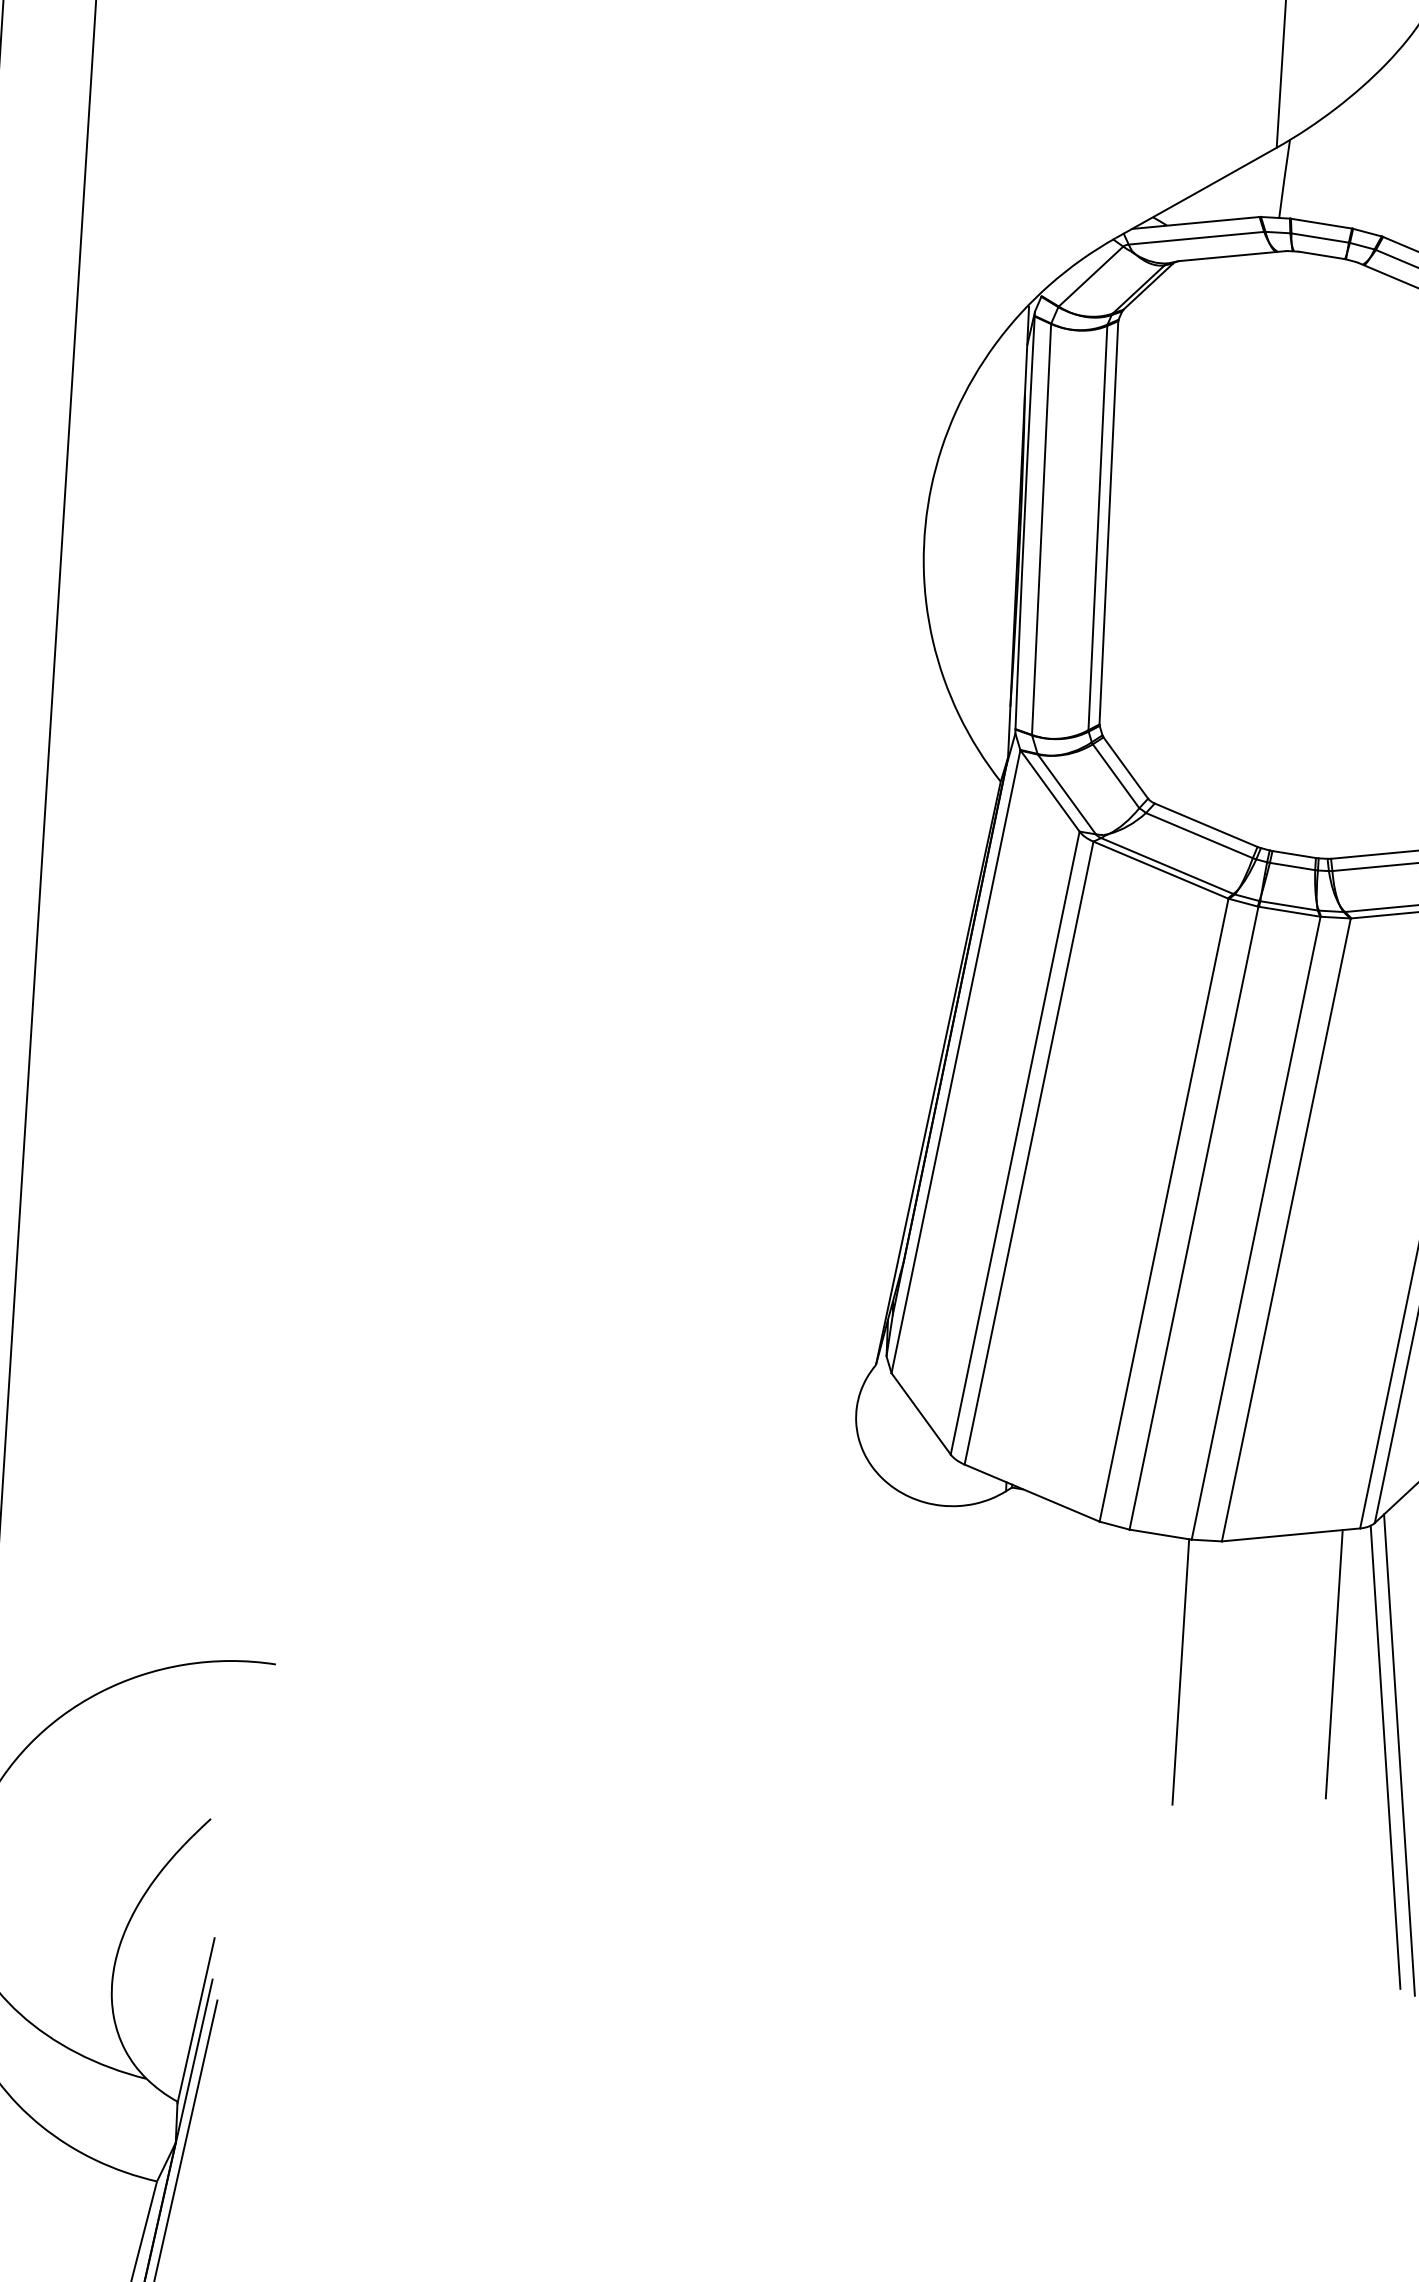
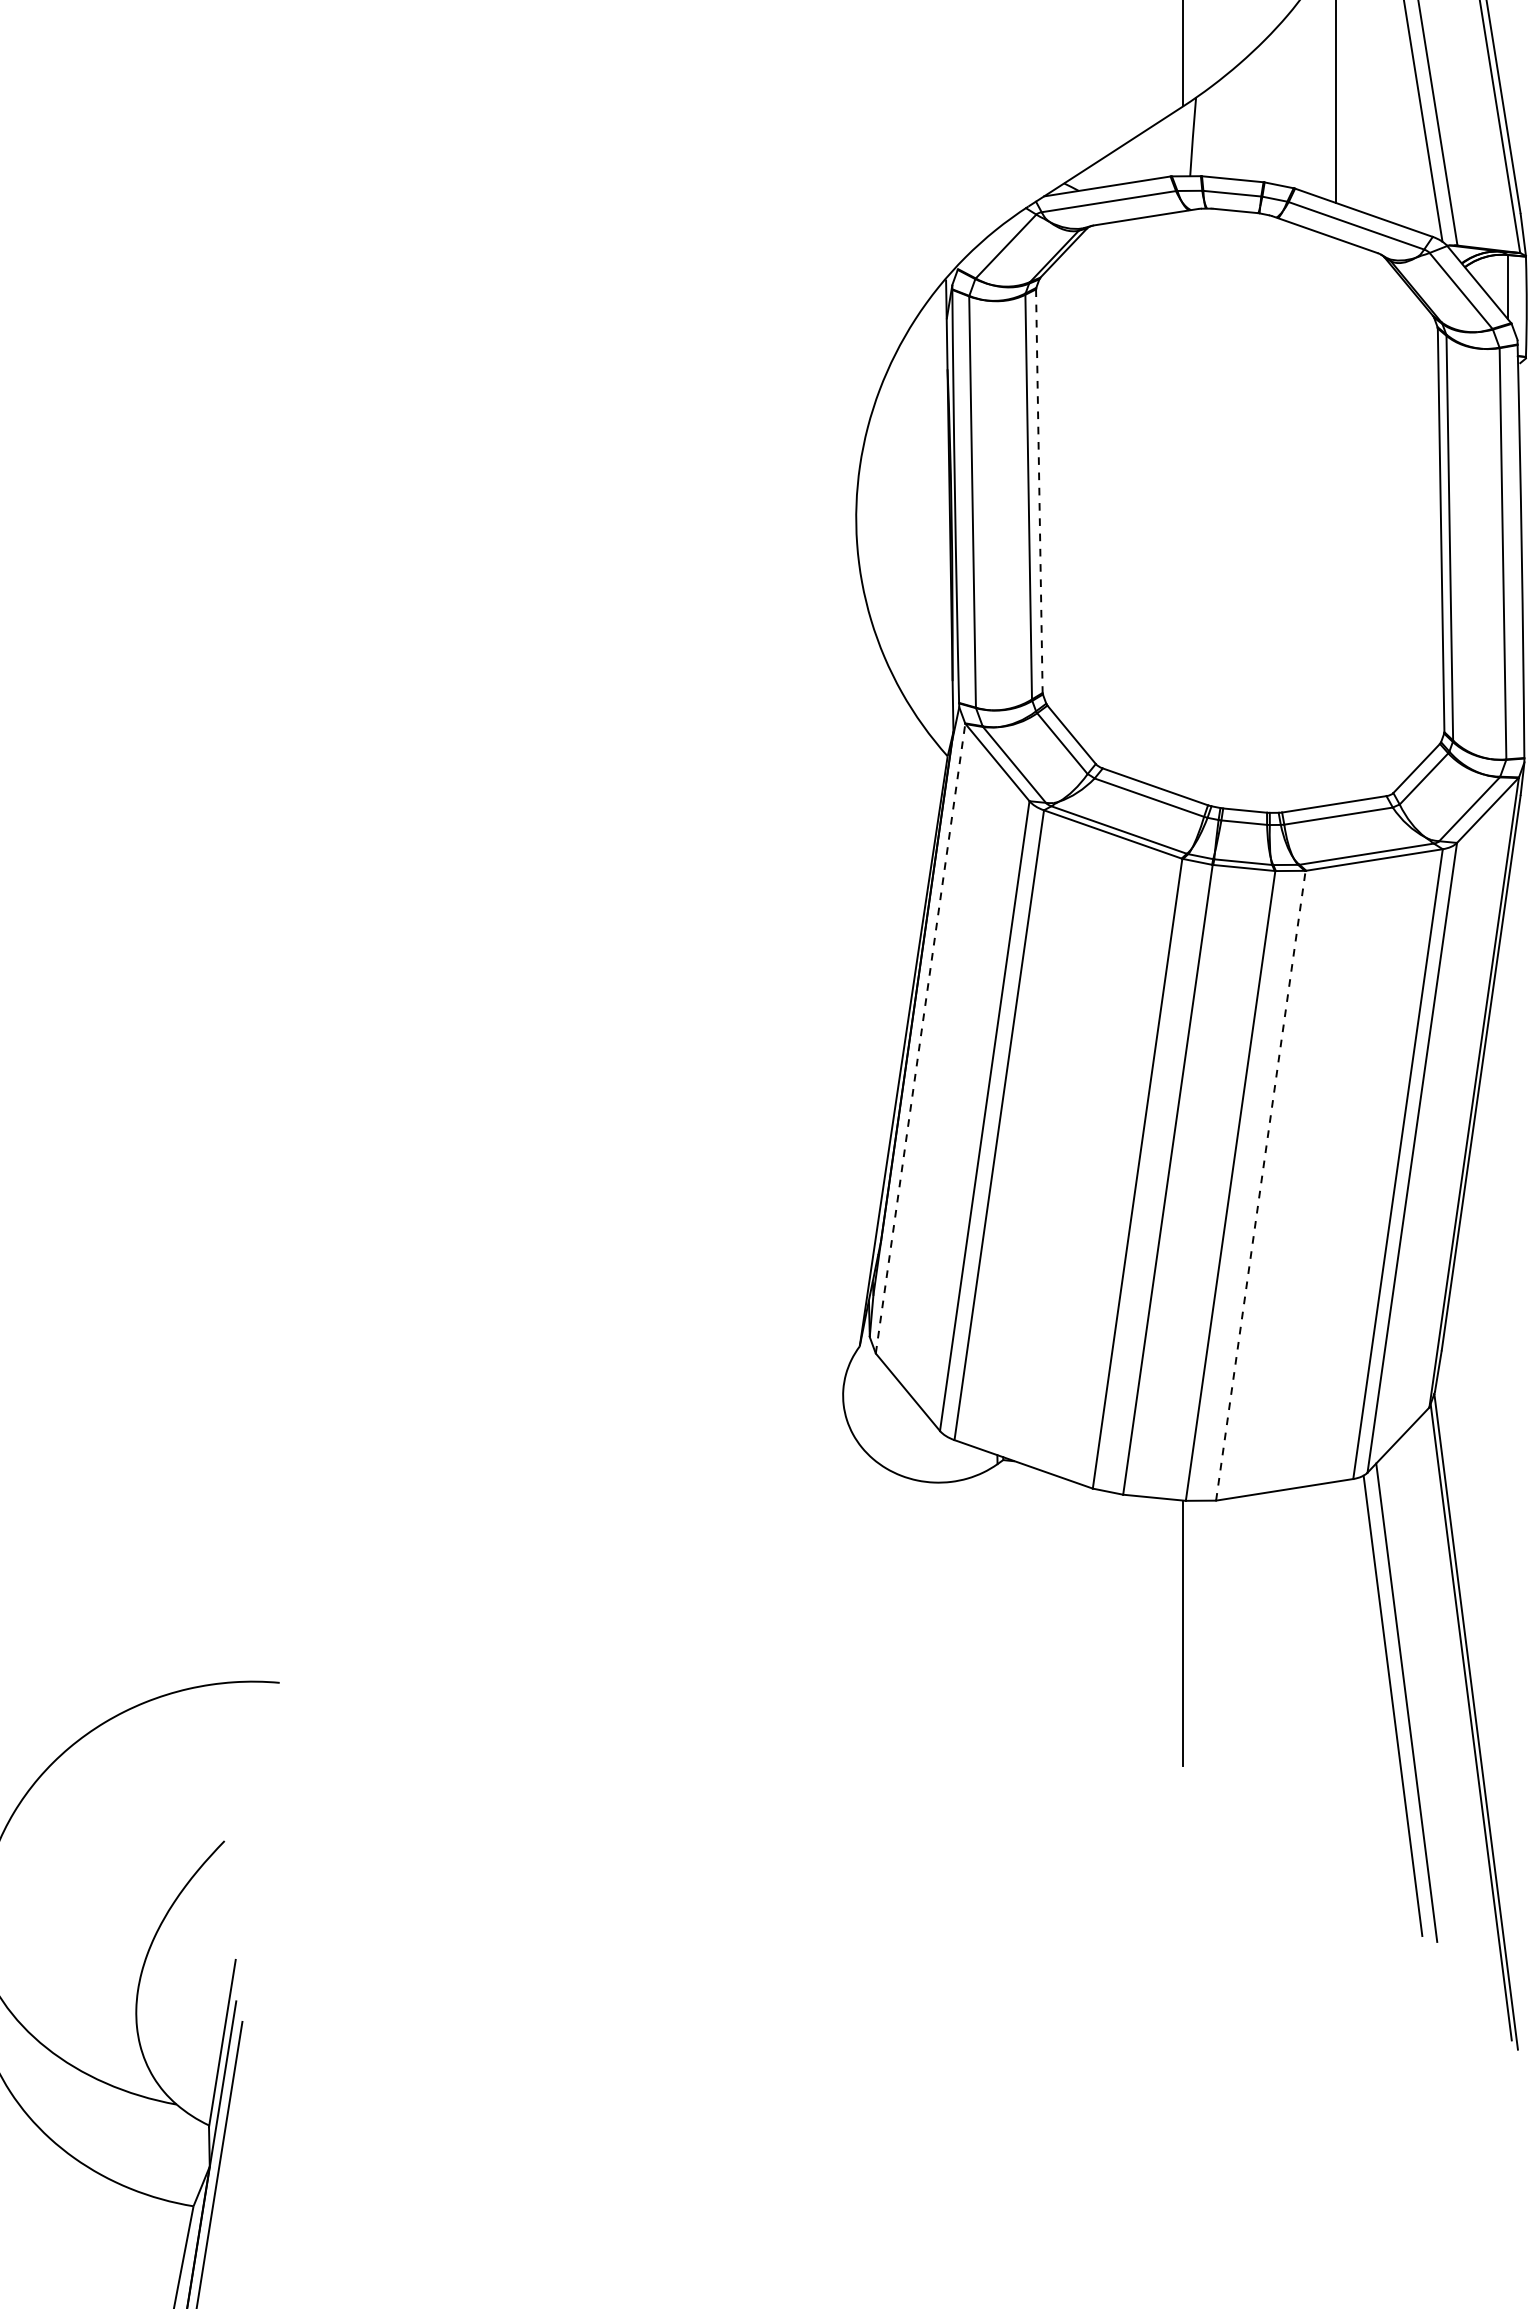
line: (1109, 523) -> (1039, 491), solid -> dashed
line: (955, 1061) -> (920, 1038), solid -> dashed
line: (1286, 1229) -> (1260, 1185), solid -> dashed
line: (1333, 1663) -> (1335, 1615), removed

